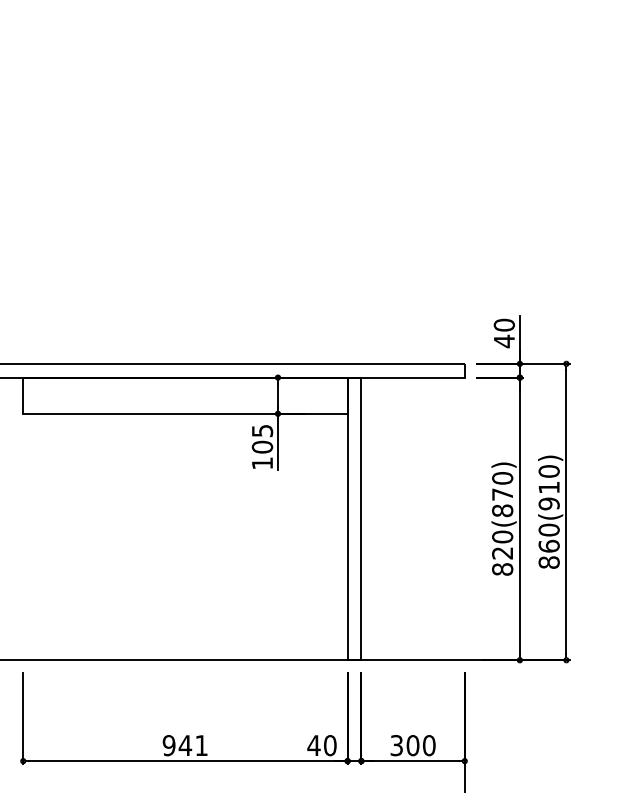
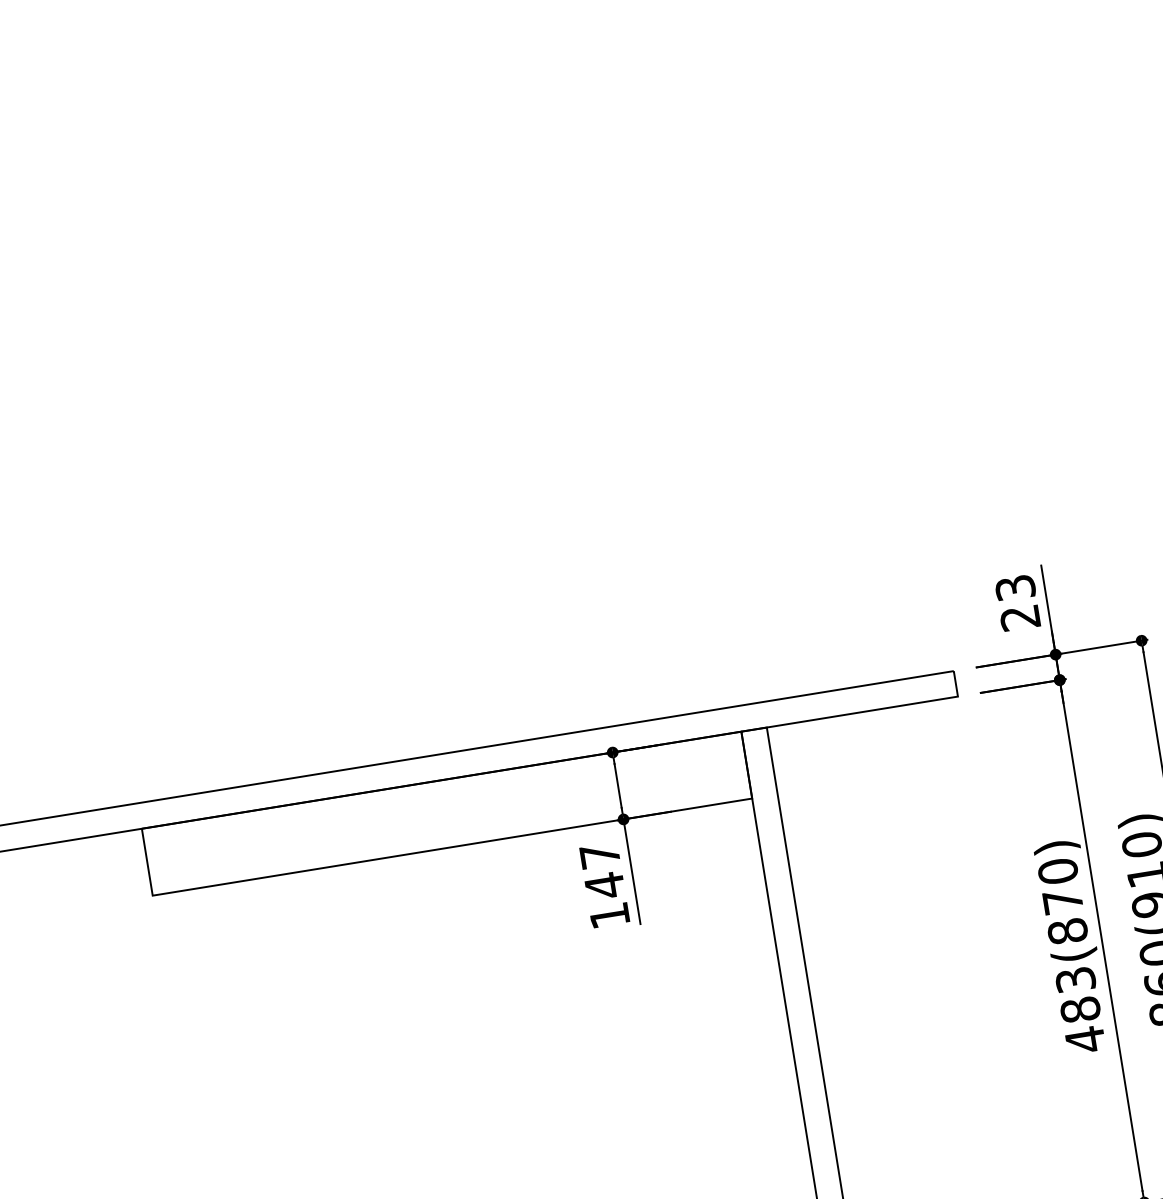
text: (504, 333) -> (1018, 603), 40 -> 23
text: (262, 439) -> (602, 871), 105 -> 147
text: (502, 553) -> (1080, 1010), 820(870) -> 483(870)

